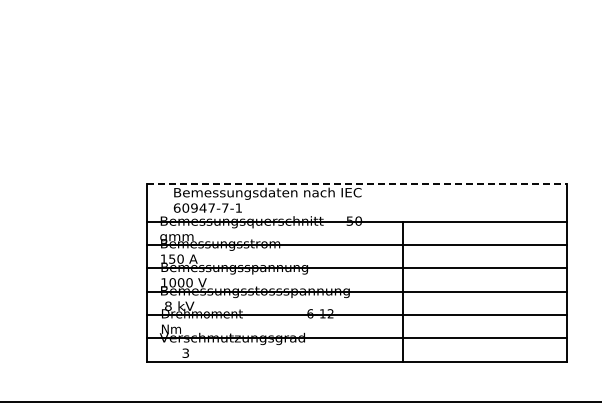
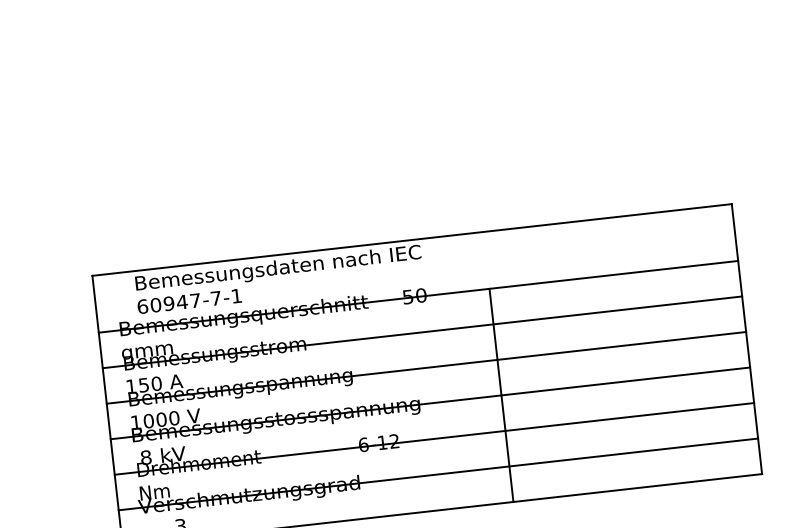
line: (356, 184) -> (411, 240), dashed -> solid

